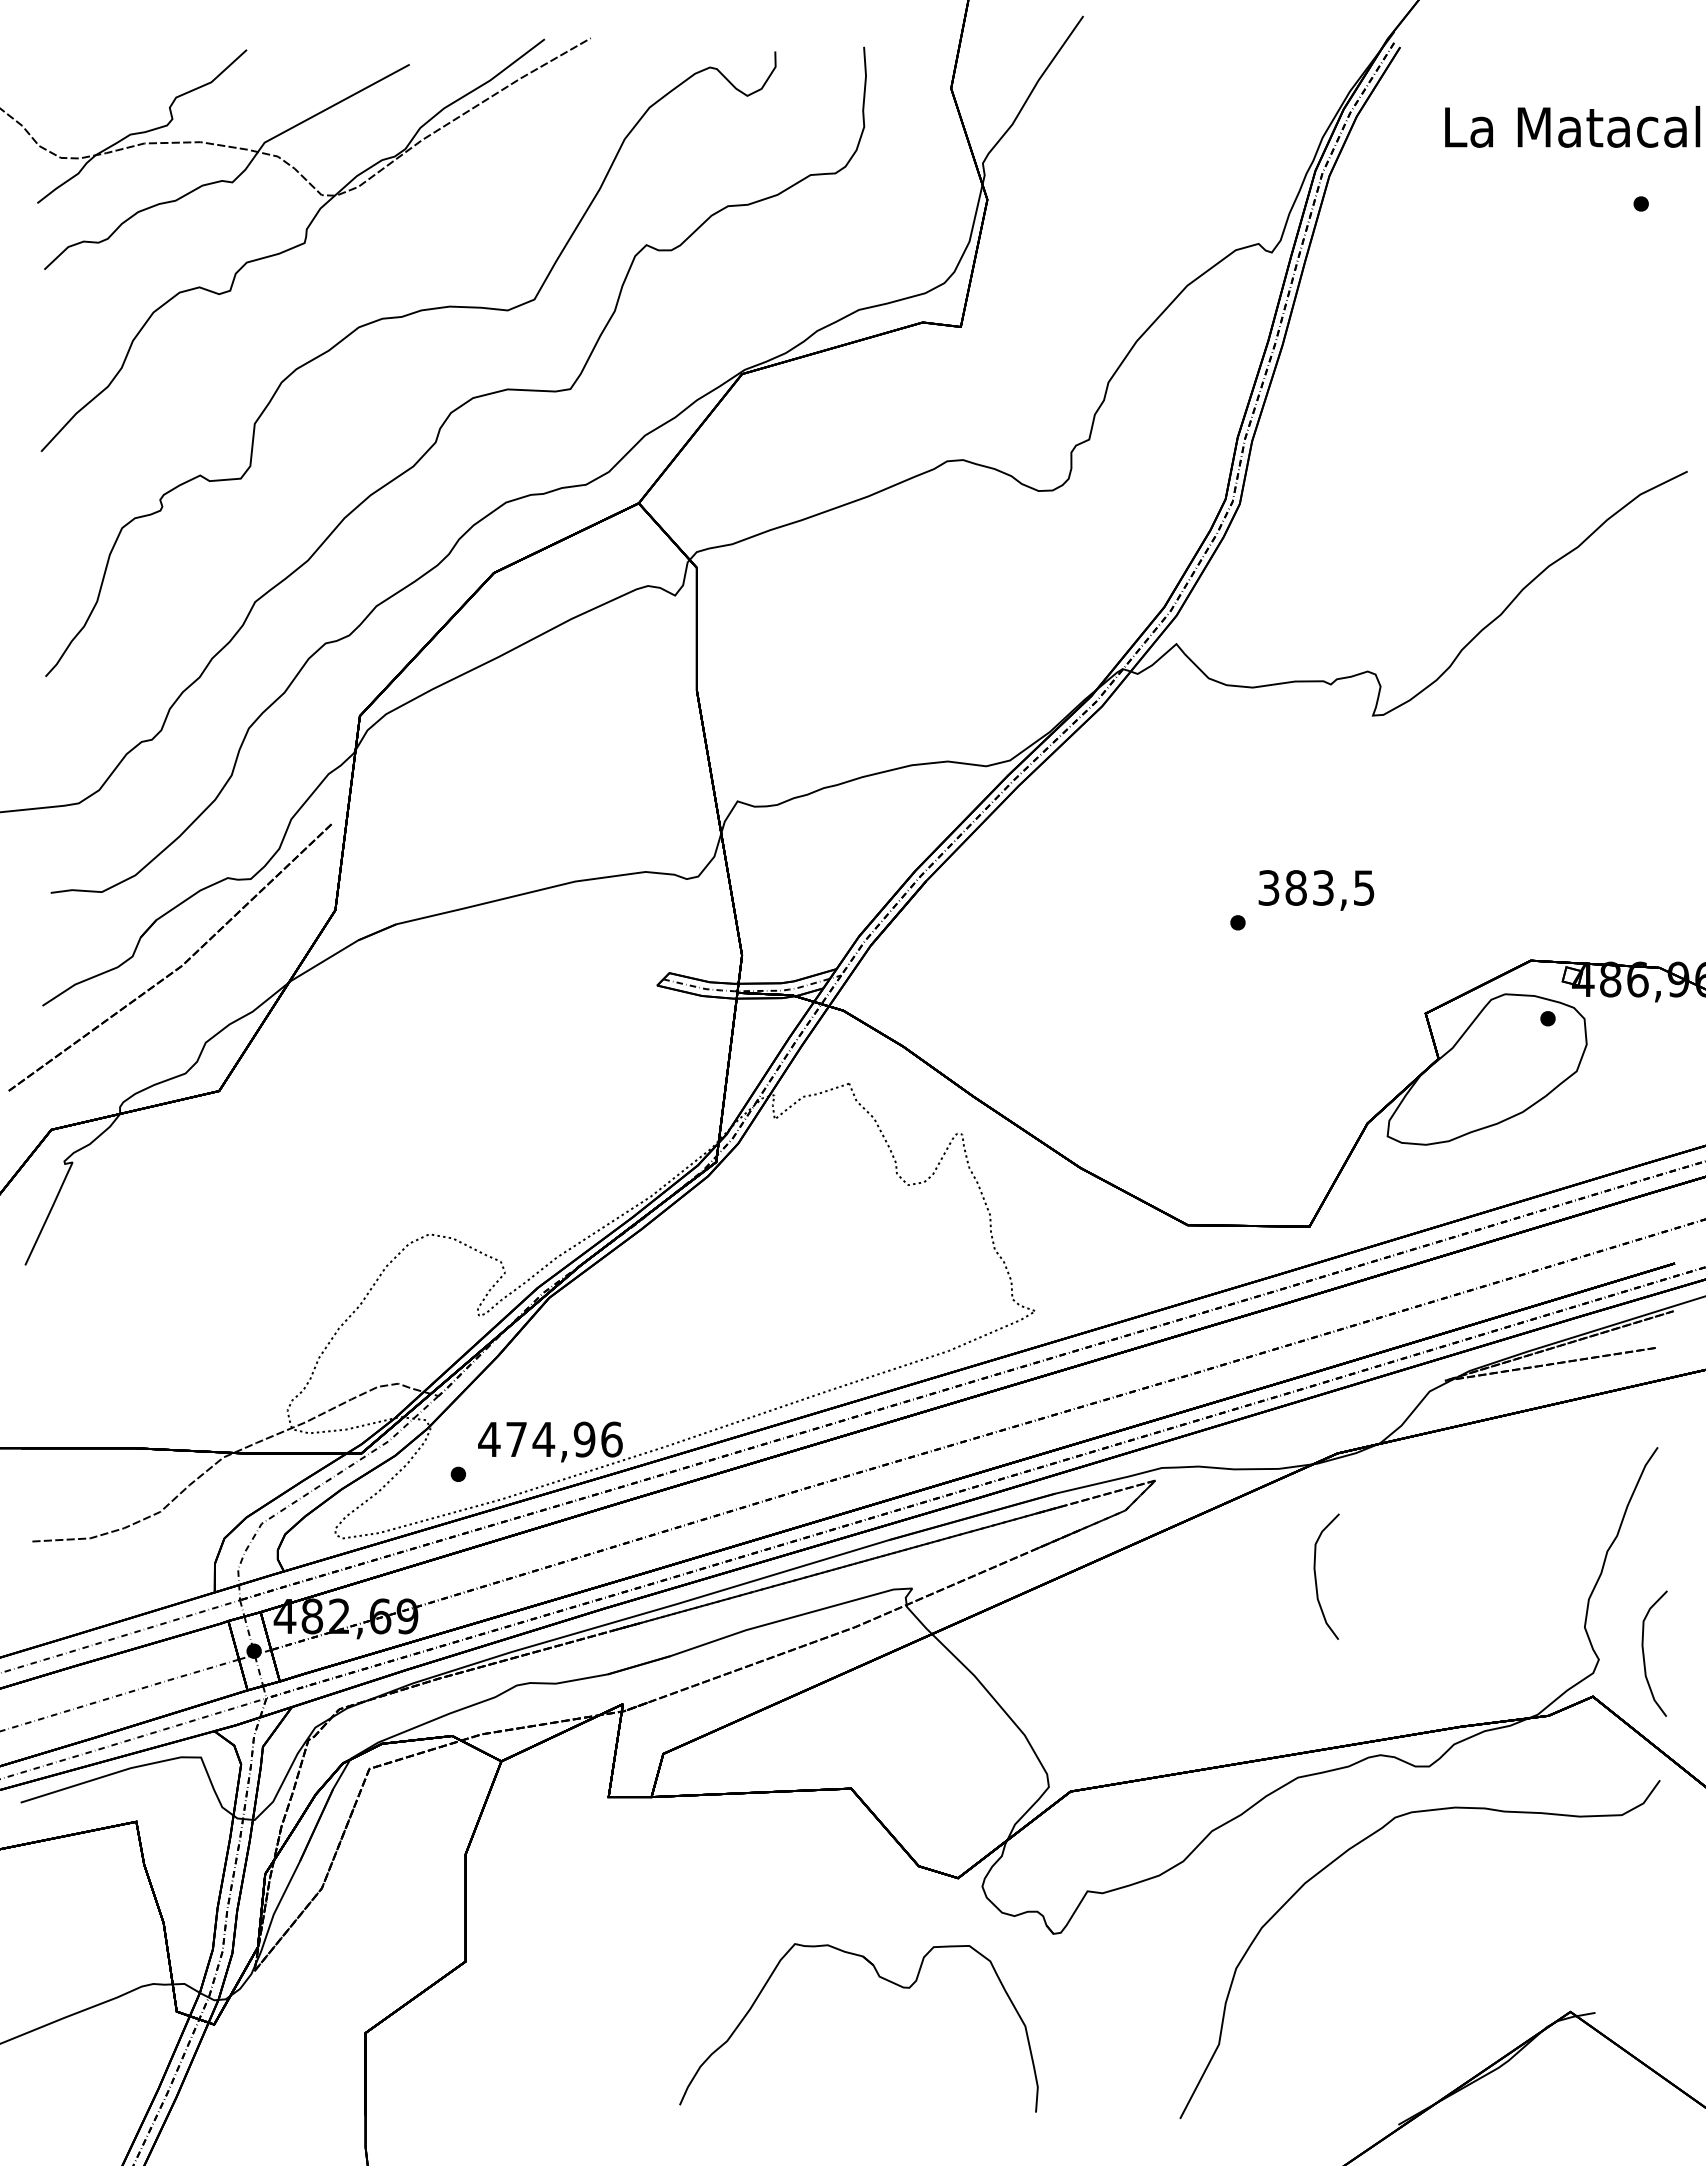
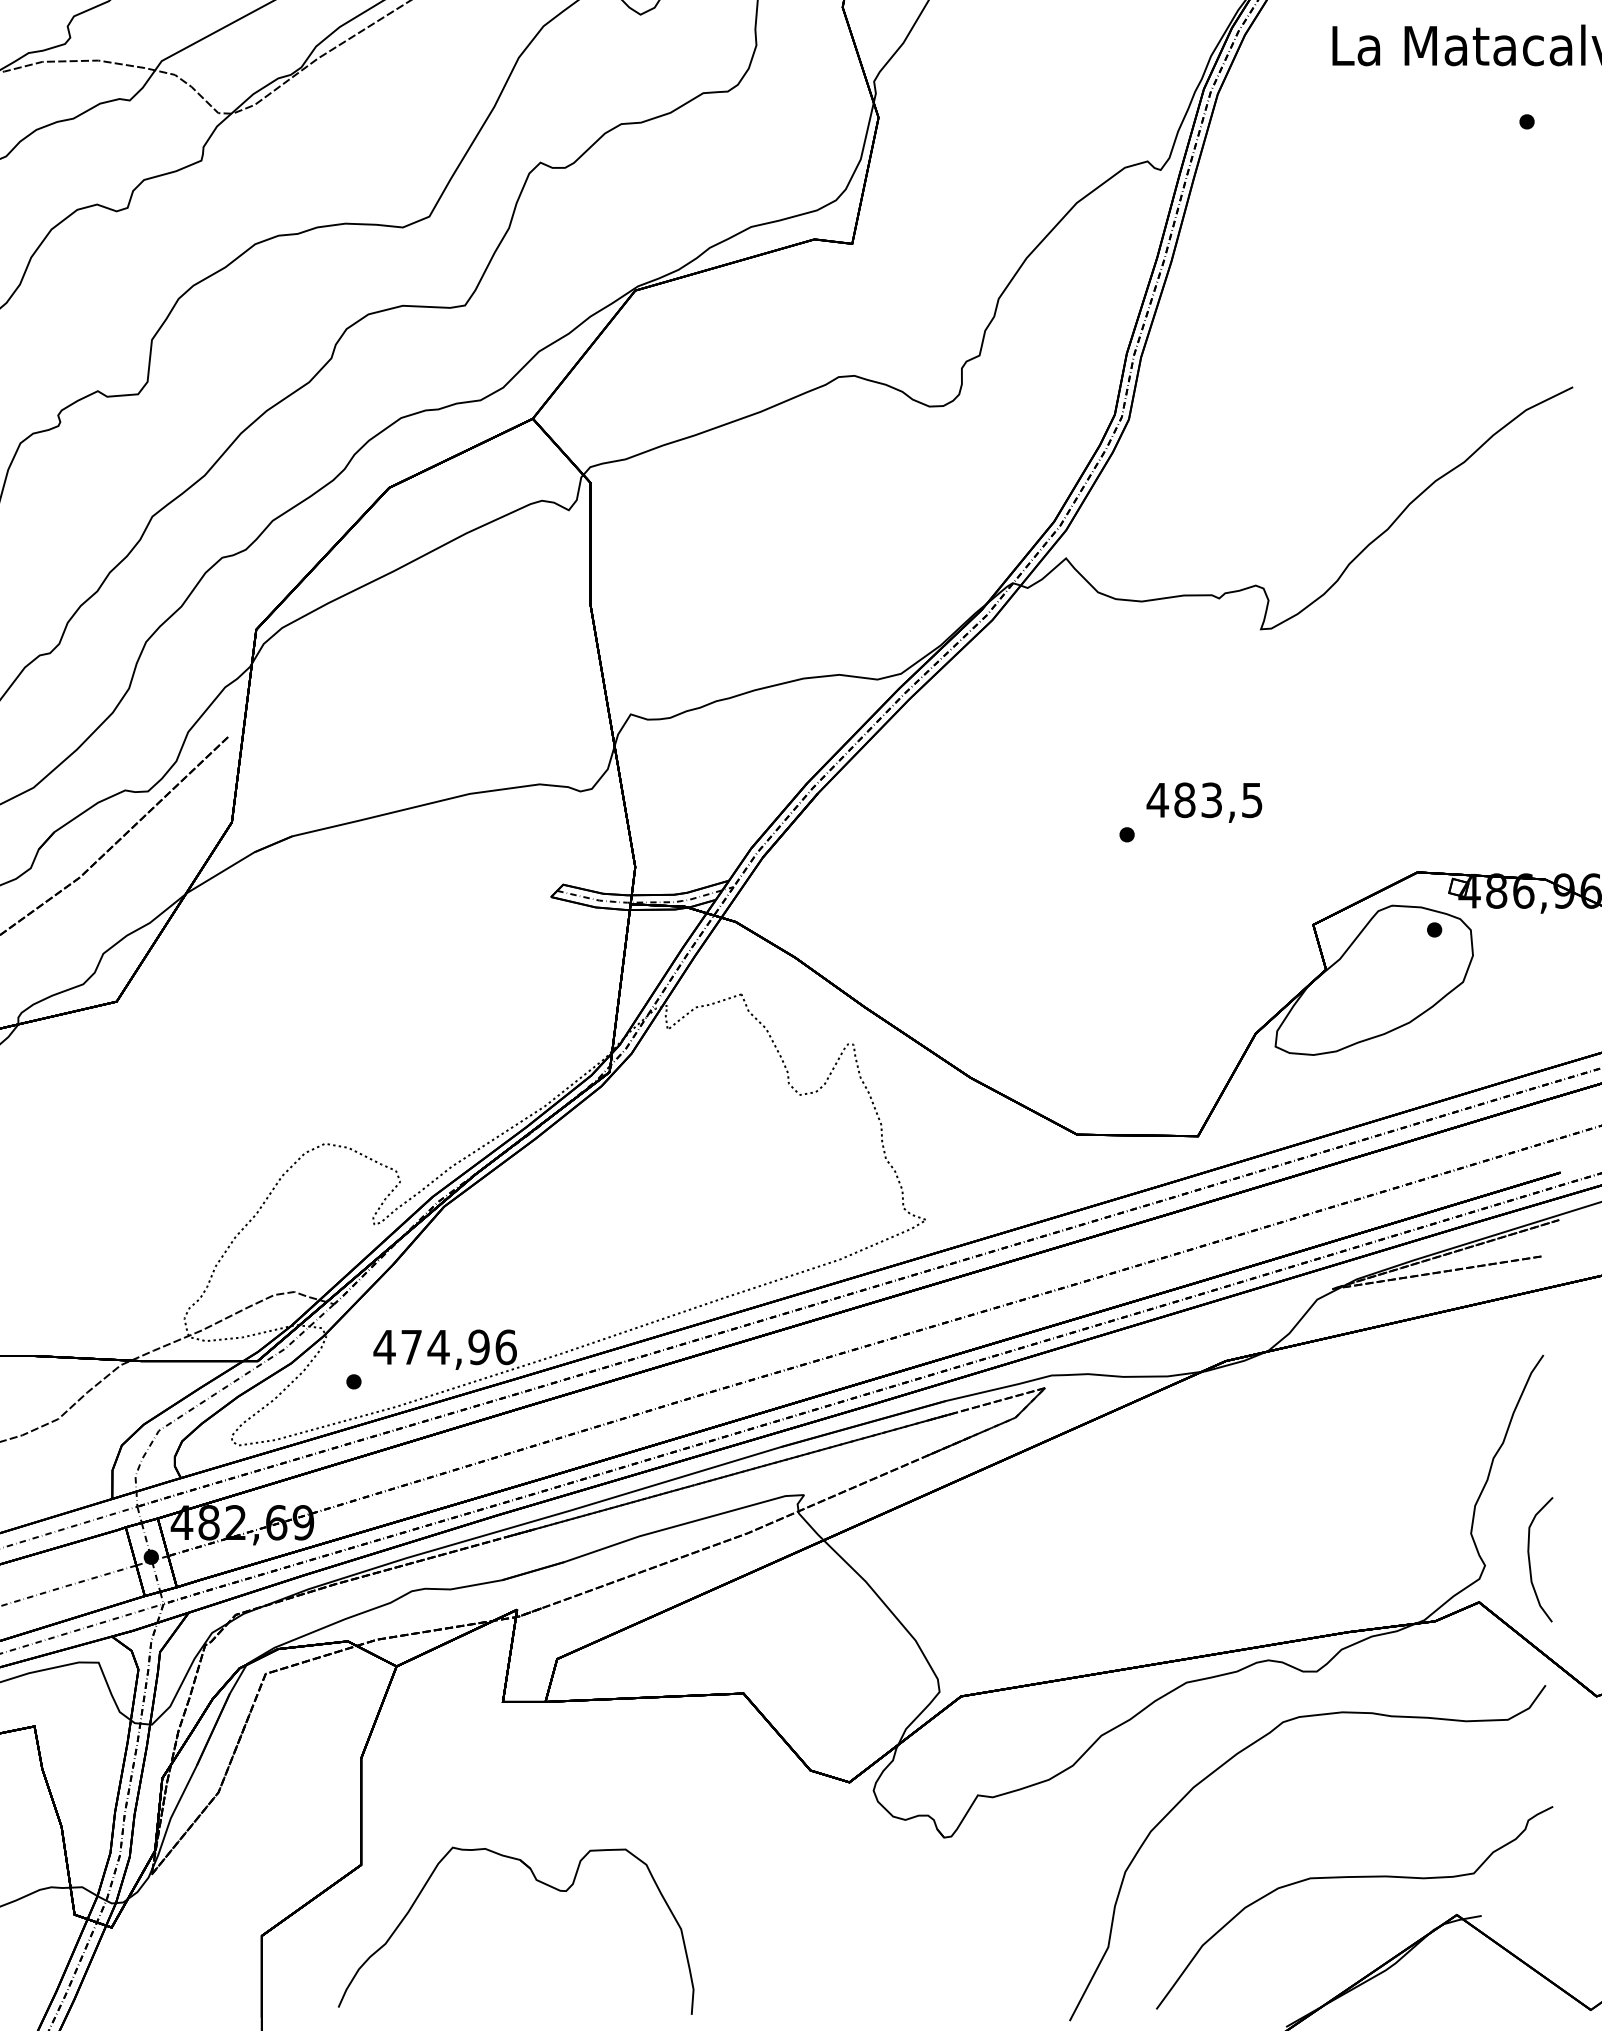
text: (1268, 887) -> (1157, 799), 383,5 -> 483,5
curve: (1316, 1576) -> (1204, 1483), removed
curve: (1467, 1974) -> (1354, 1877), added
part: (880, 1978) -> (537, 1881), moved

